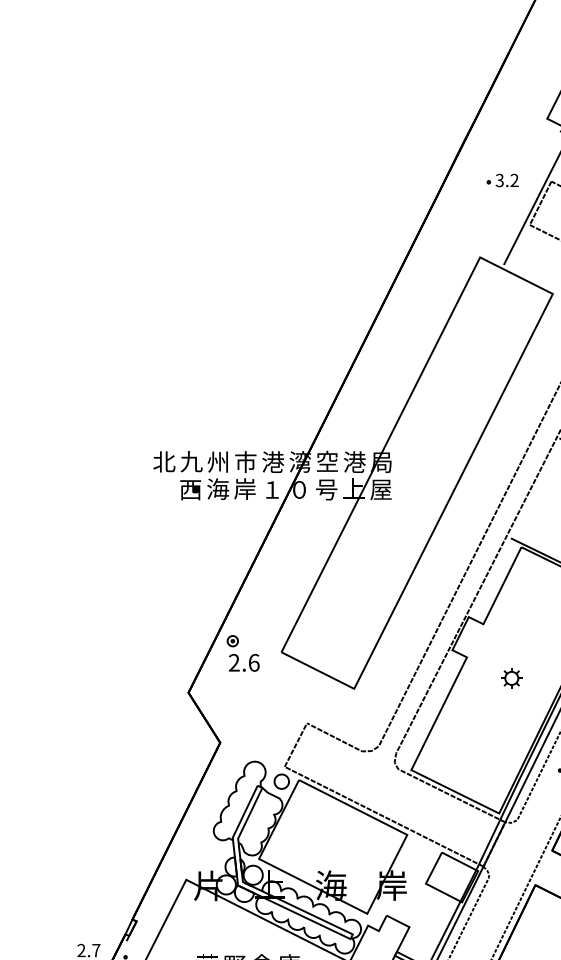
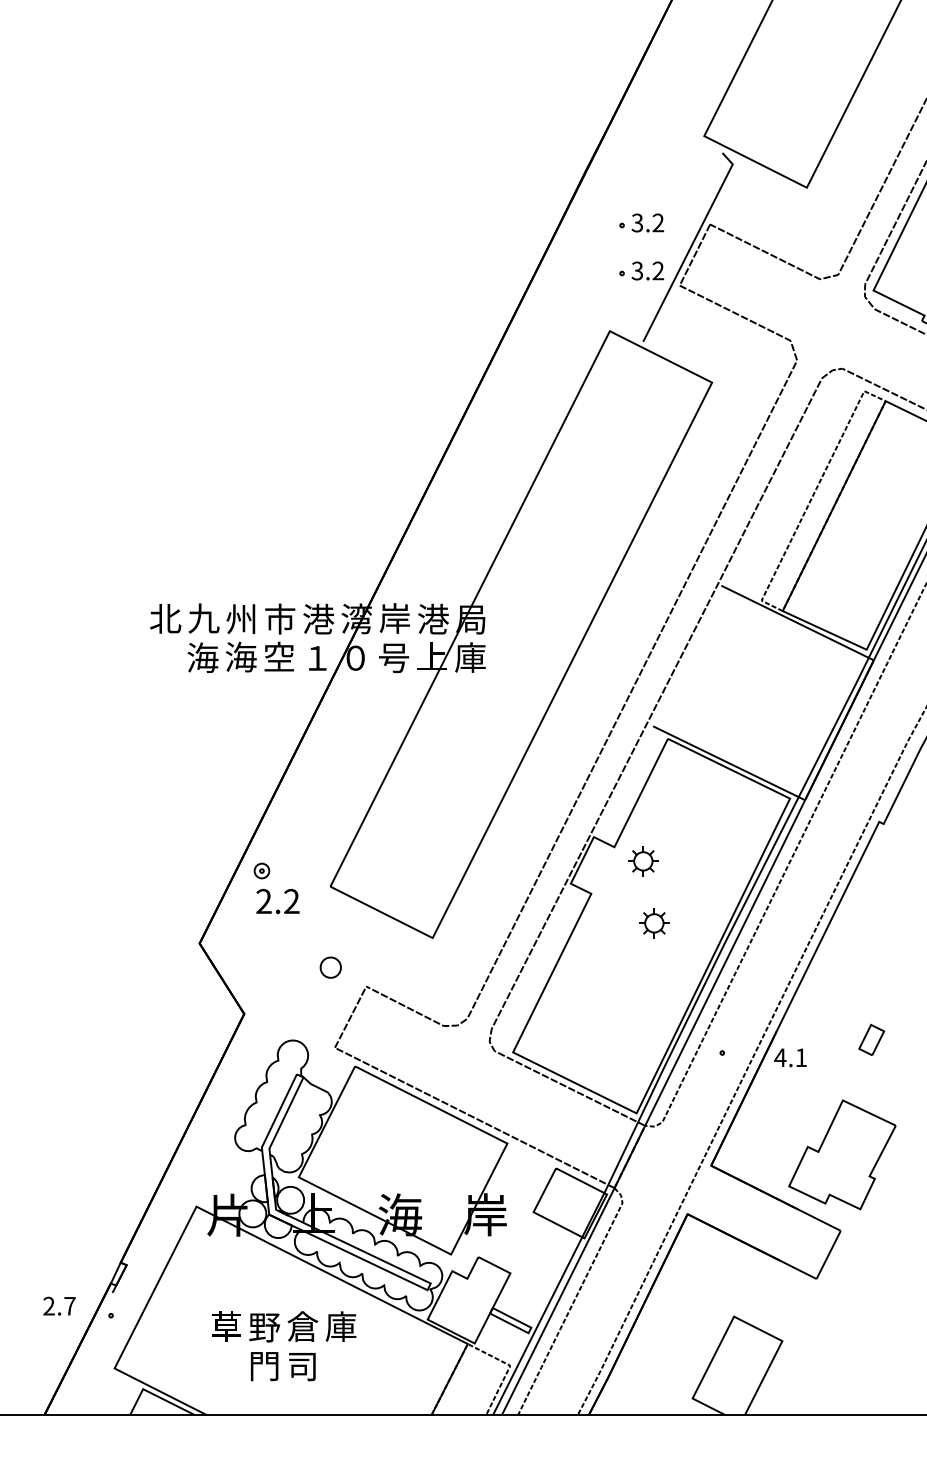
part: (502, 214) -> (641, 270), added
text: (327, 461) -> (394, 618), 空 -> 岸
text: (190, 489) -> (202, 657), 西 -> 海
text: (245, 489) -> (279, 657), 岸 -> 空
text: (381, 489) -> (470, 657), 屋 -> 庫
part: (504, 634) -> (643, 861), added
text: (253, 662) -> (291, 901), 2.6 -> 2.2
part: (281, 781) -> (330, 967), moved

